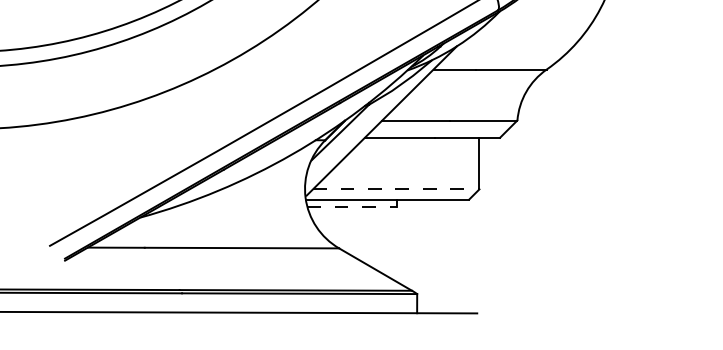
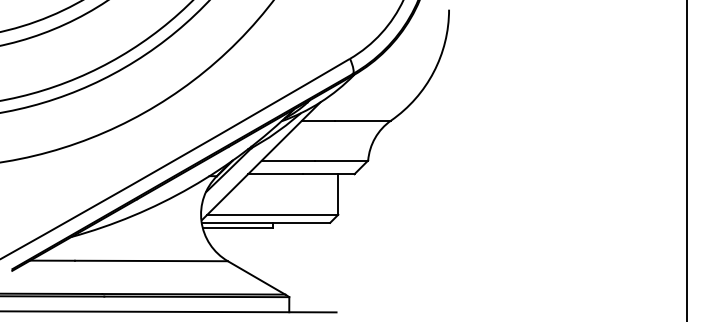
line: (397, 188) -> (273, 214), dashed -> solid
line: (352, 206) -> (238, 228), dashed -> solid

